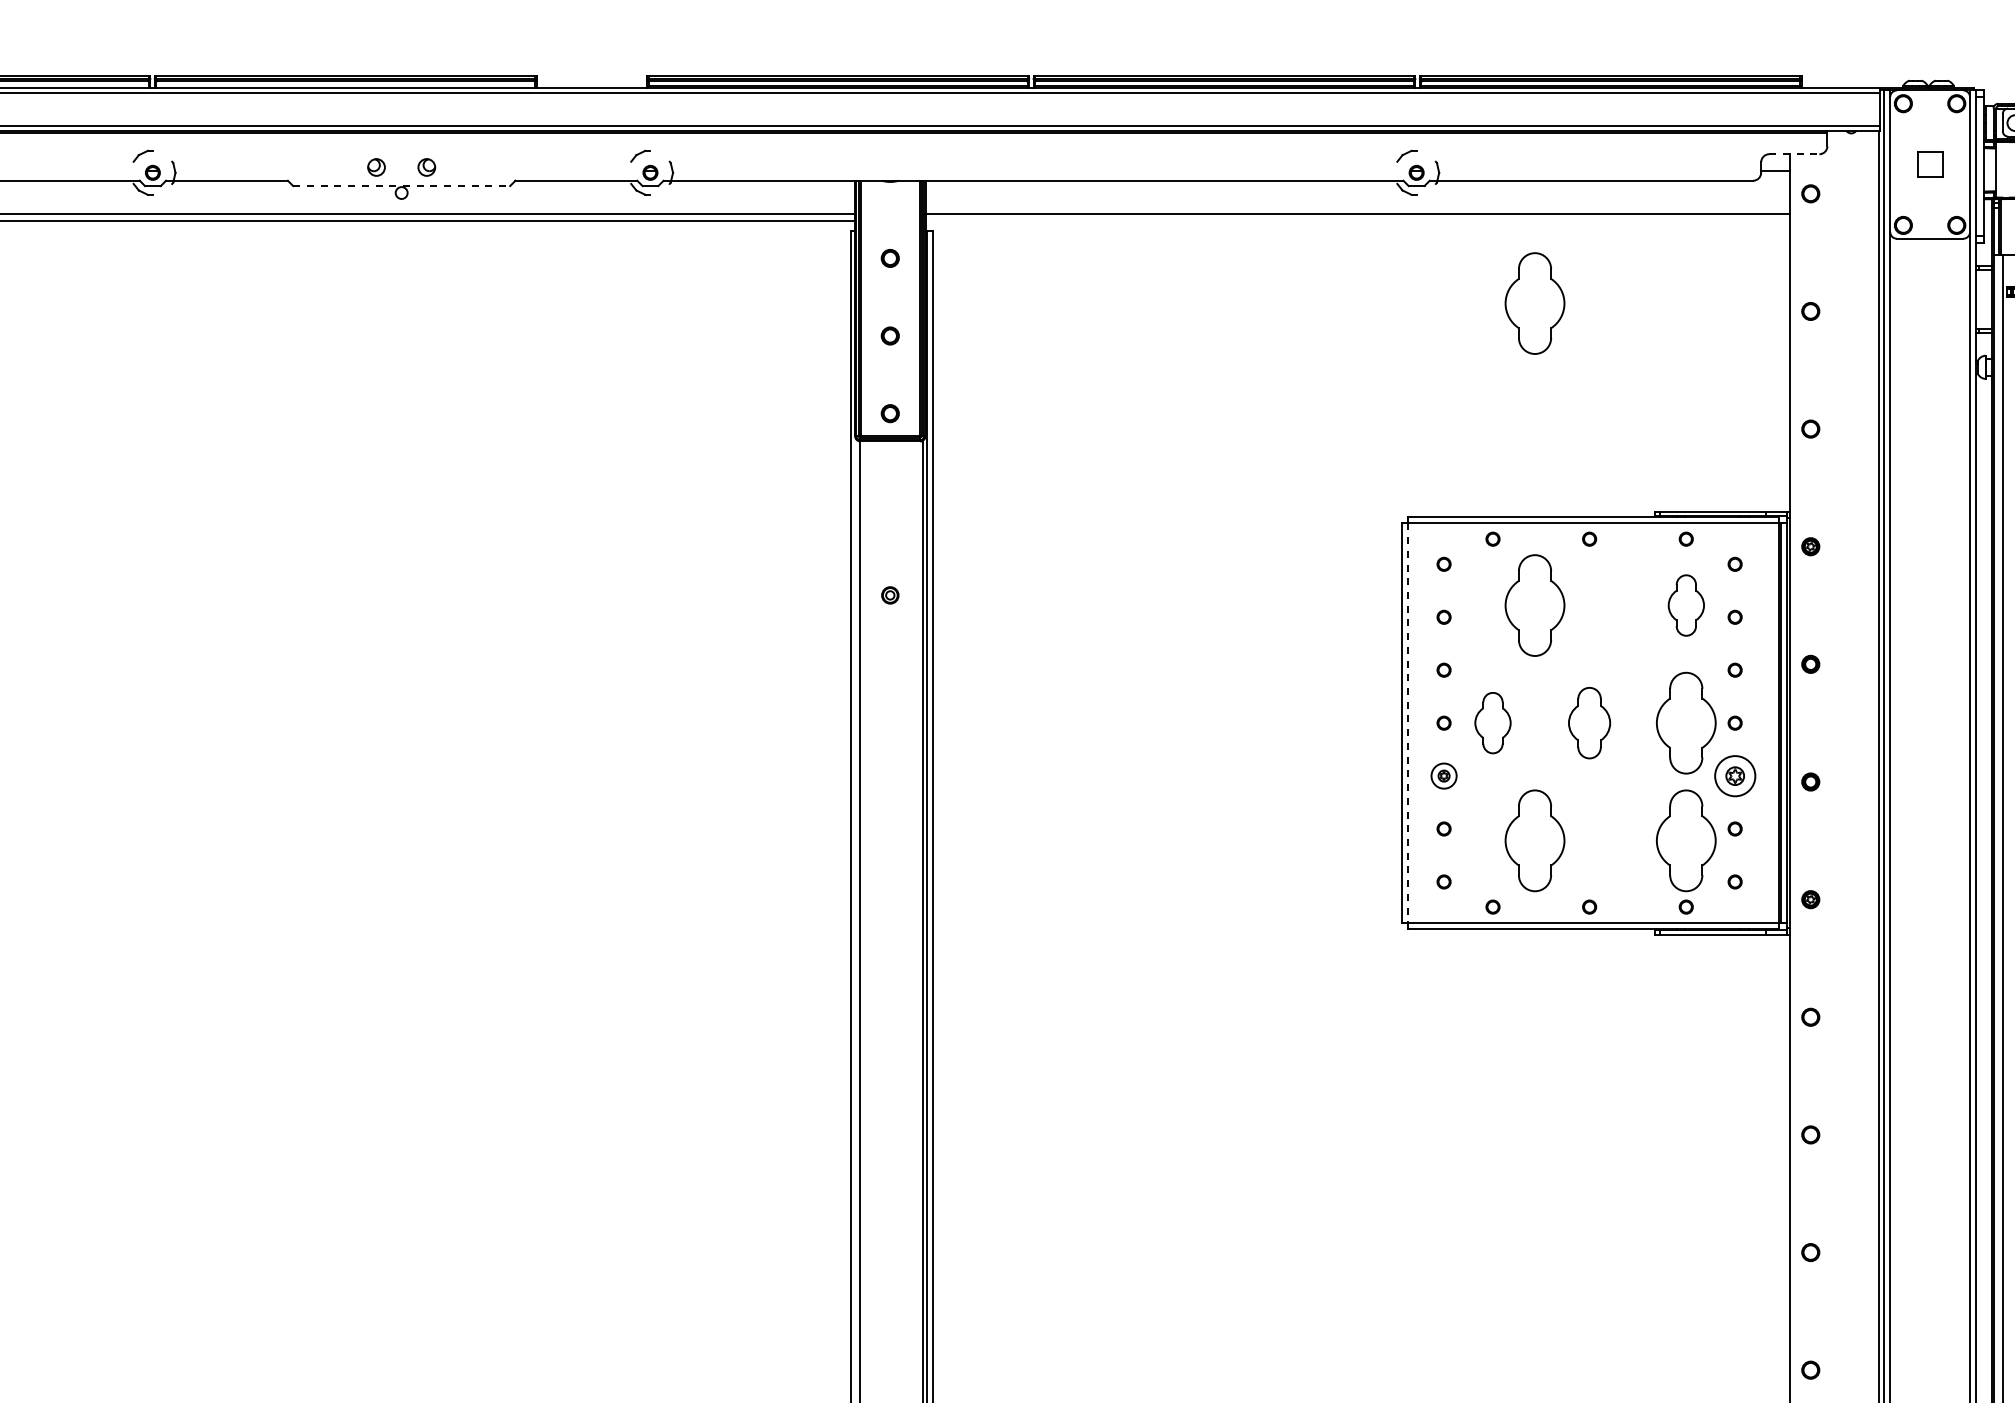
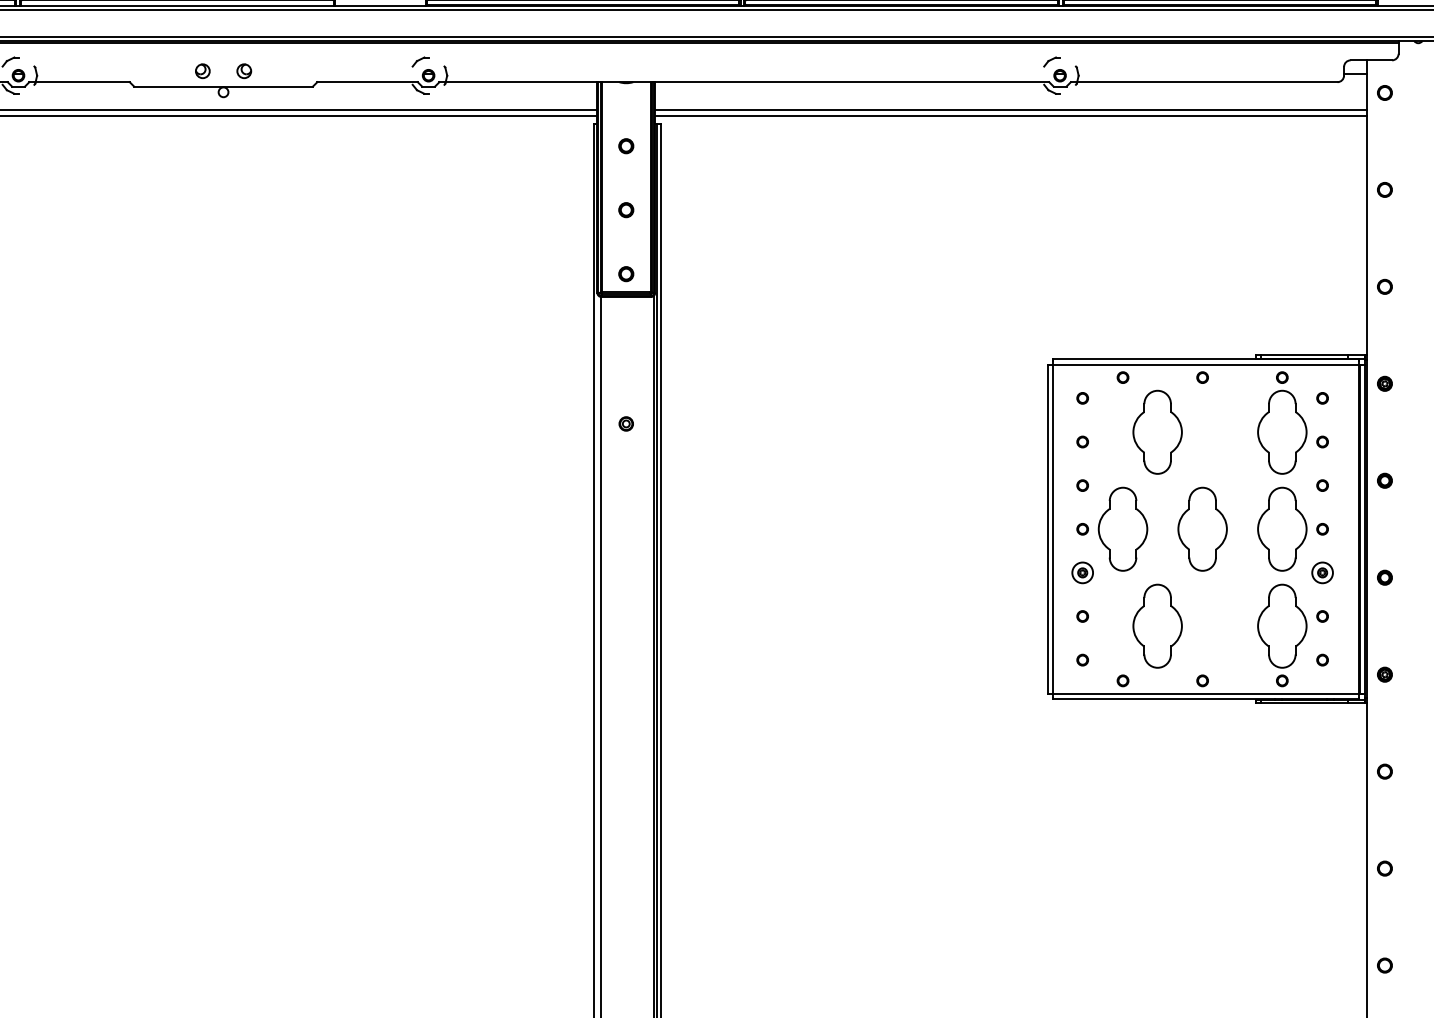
line: (1794, 154) -> (1371, 60), dashed -> solid
line: (402, 186) -> (224, 86), dashed -> solid
line: (1357, 221) -> (1011, 115), added
part: (1534, 303) -> (1157, 183), removed
part: (1686, 605) -> (1282, 432), size x1.67
part: (1492, 722) -> (1122, 528), size x1.67
part: (1589, 722) -> (1202, 528), size x1.43
line: (1408, 723) -> (1053, 529), dashed -> solid
part: (1734, 775) -> (1322, 572), size x0.62

